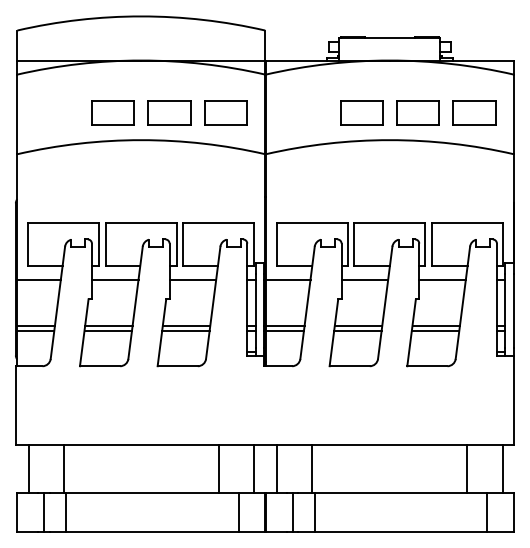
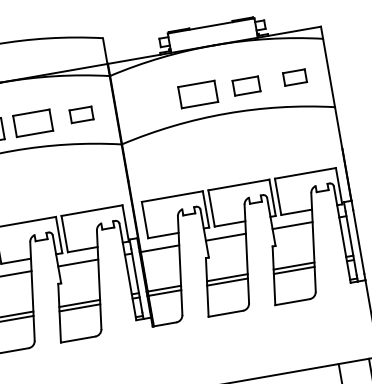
part: (225, 112) -> (81, 114), size x0.6
part: (417, 112) -> (246, 85), size x0.7
part: (474, 112) -> (294, 77), size x0.6

